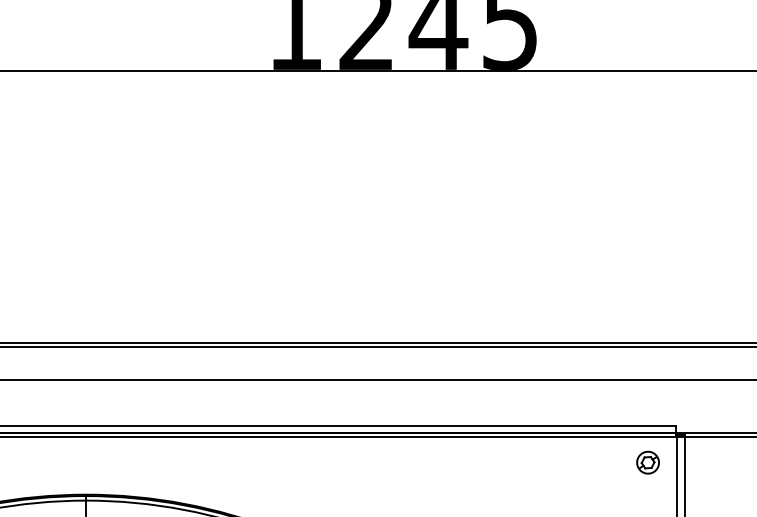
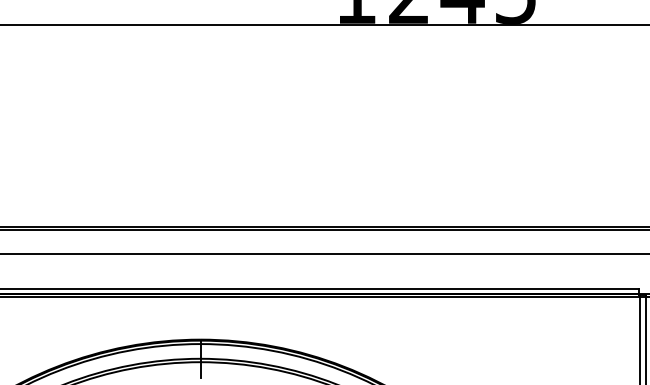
part: (648, 462) -> (618, 315), removed

